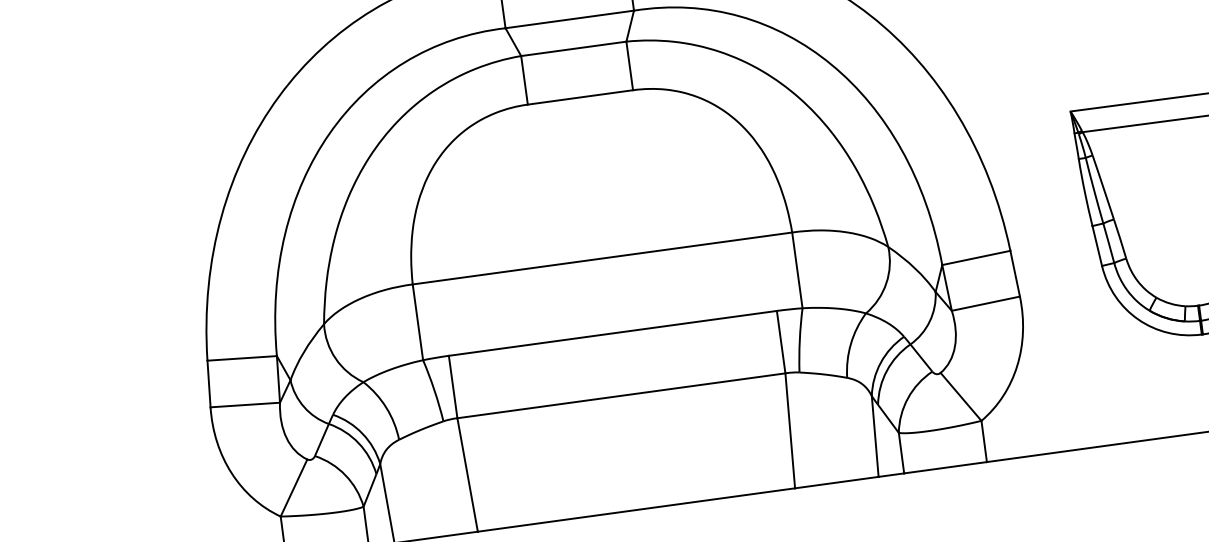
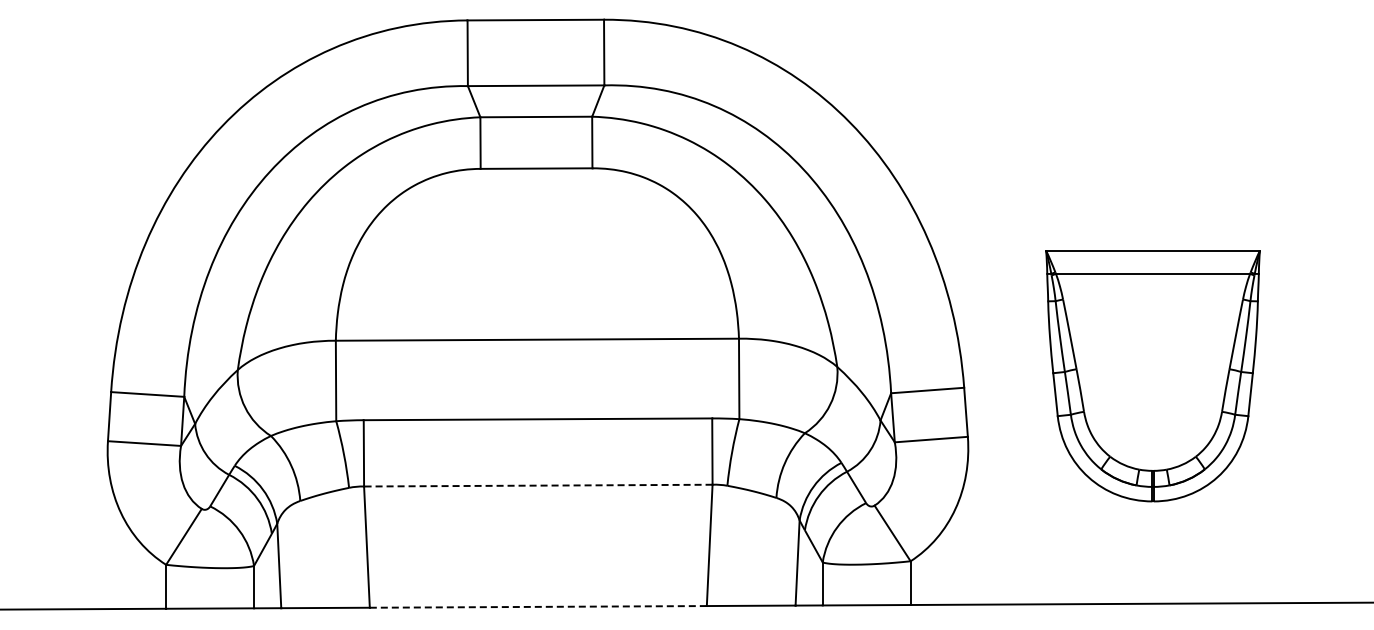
line: (620, 395) -> (537, 485), solid -> dashed
line: (636, 509) -> (538, 606), solid -> dashed

